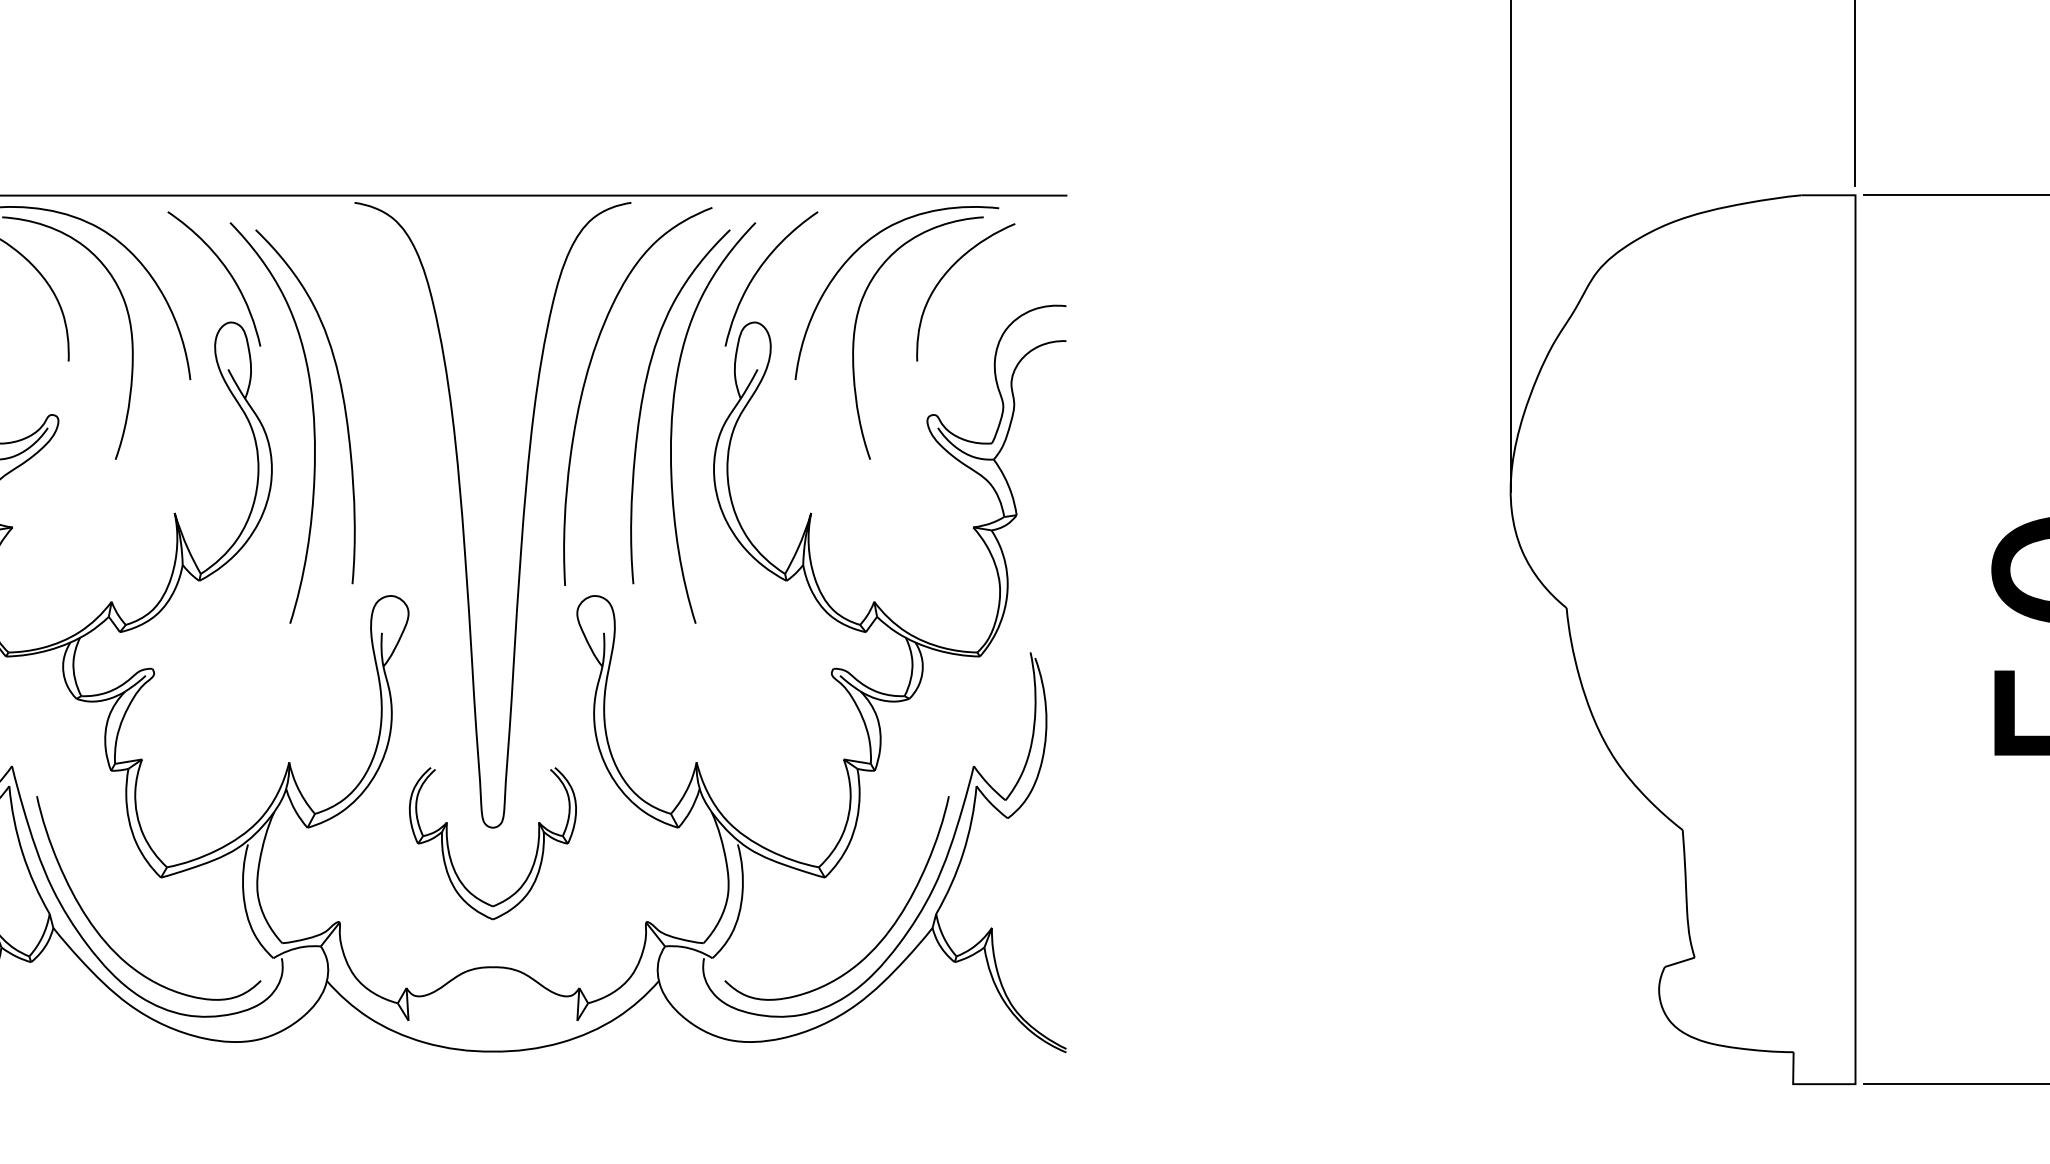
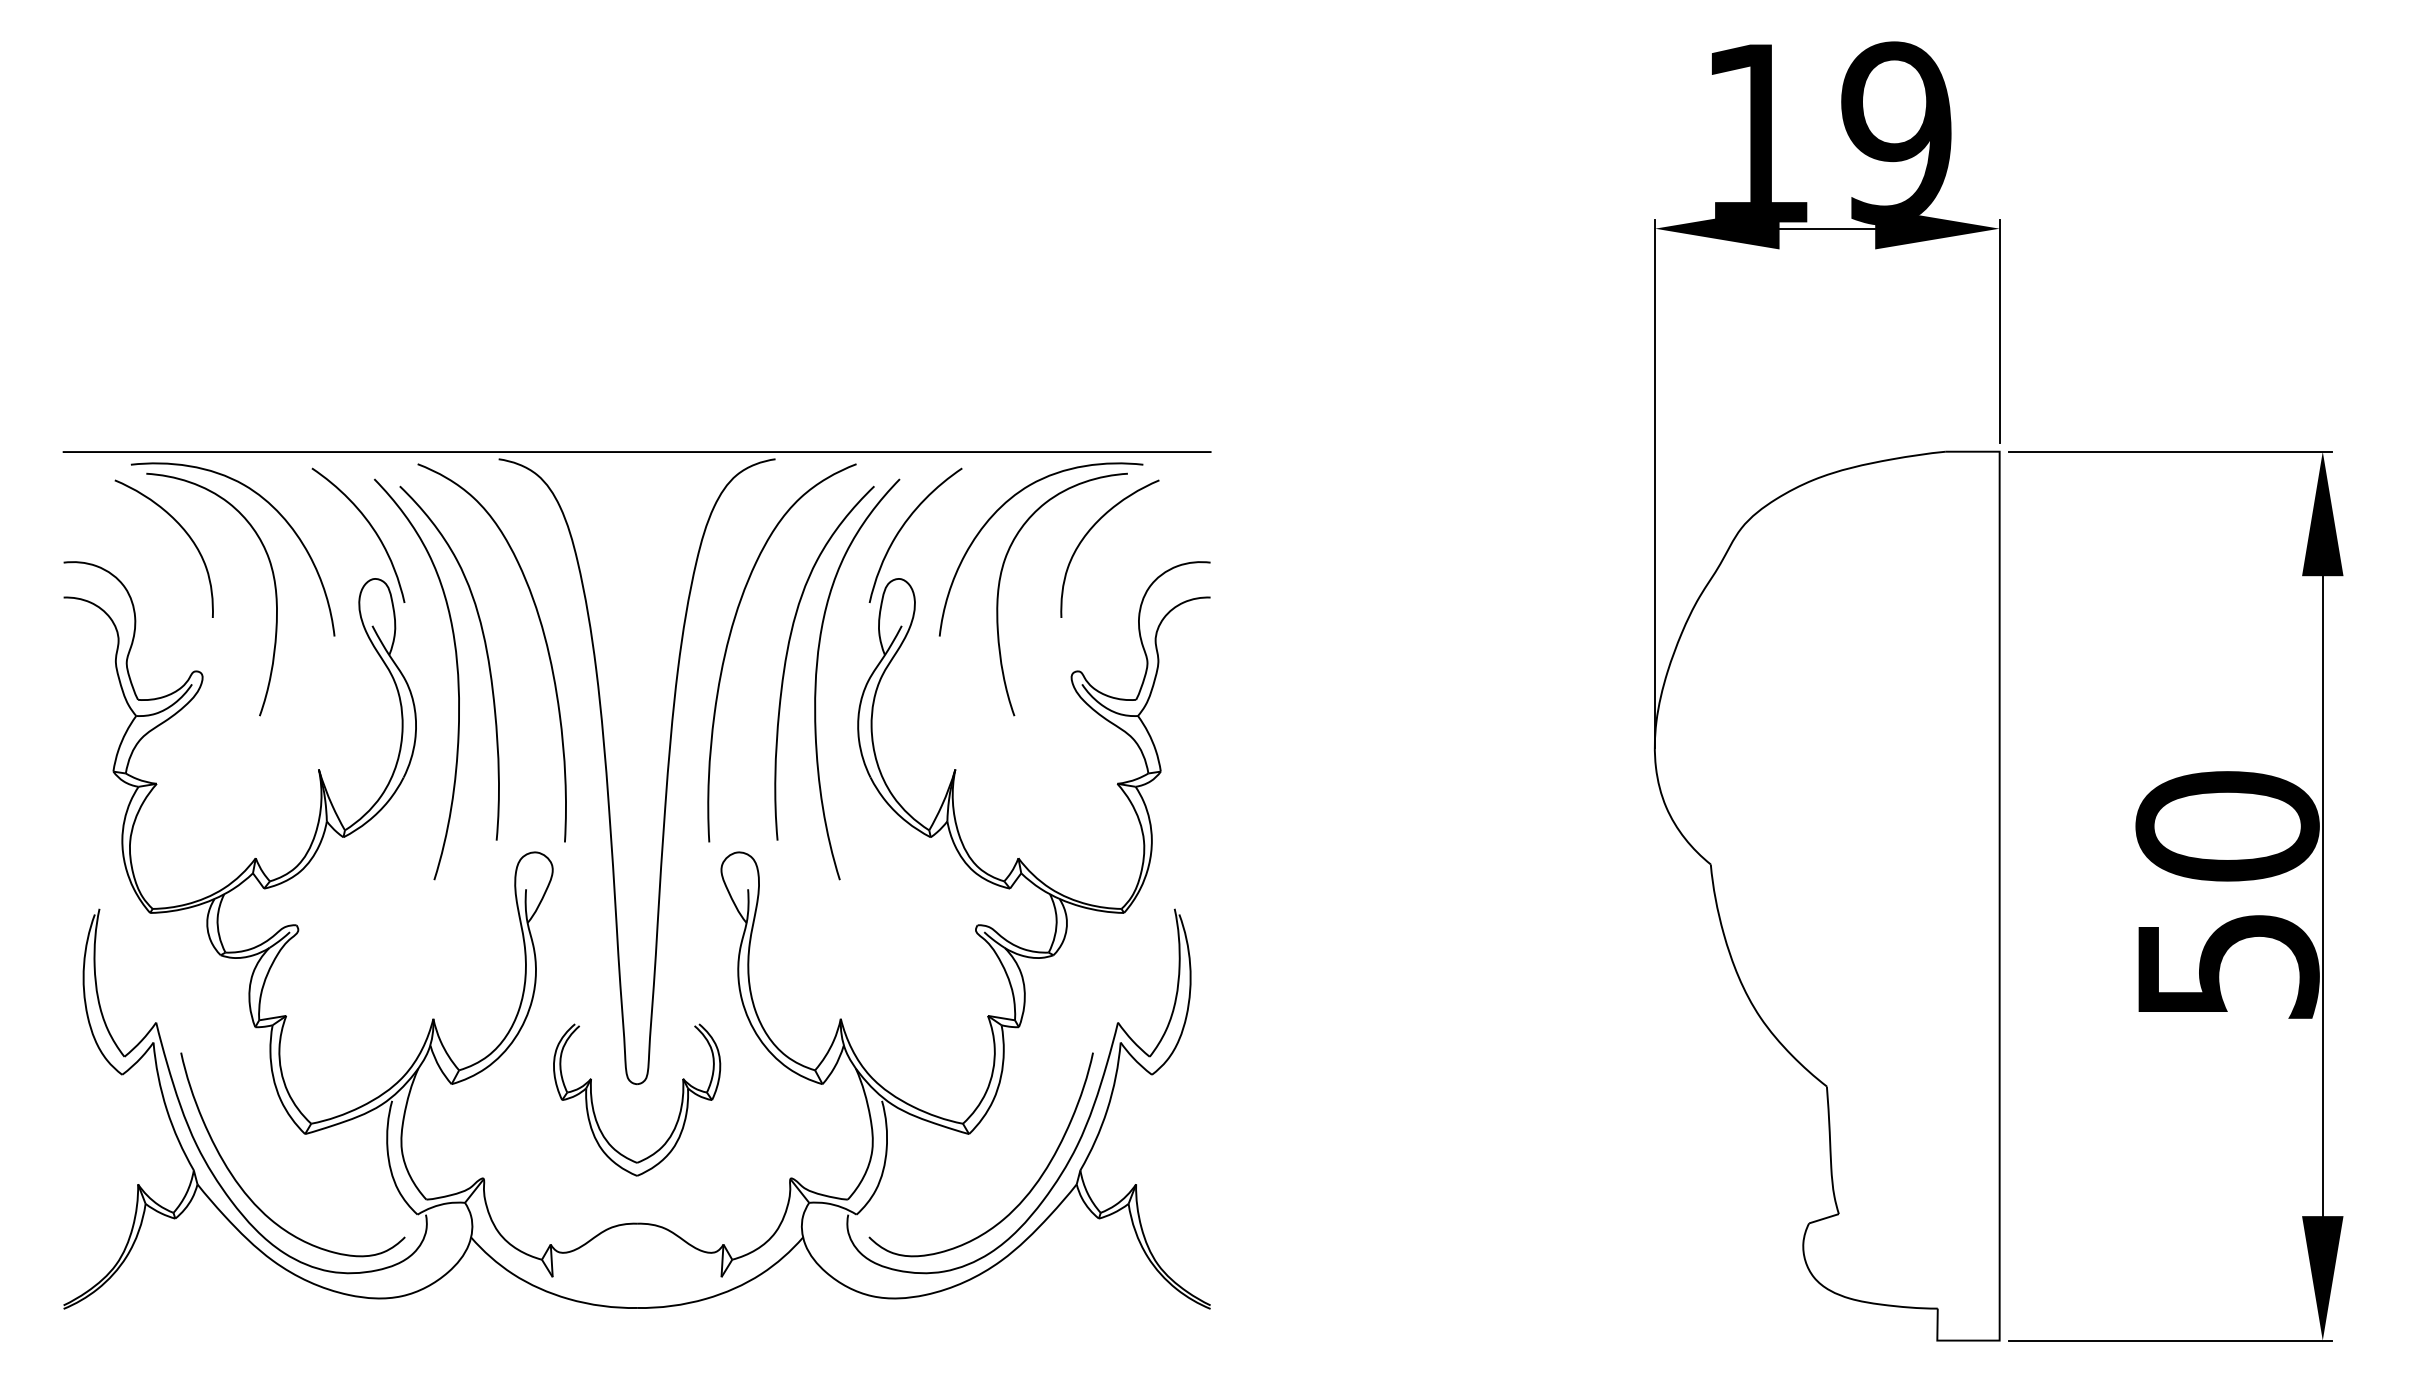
curve: (400, 384) -> (544, 640), added

